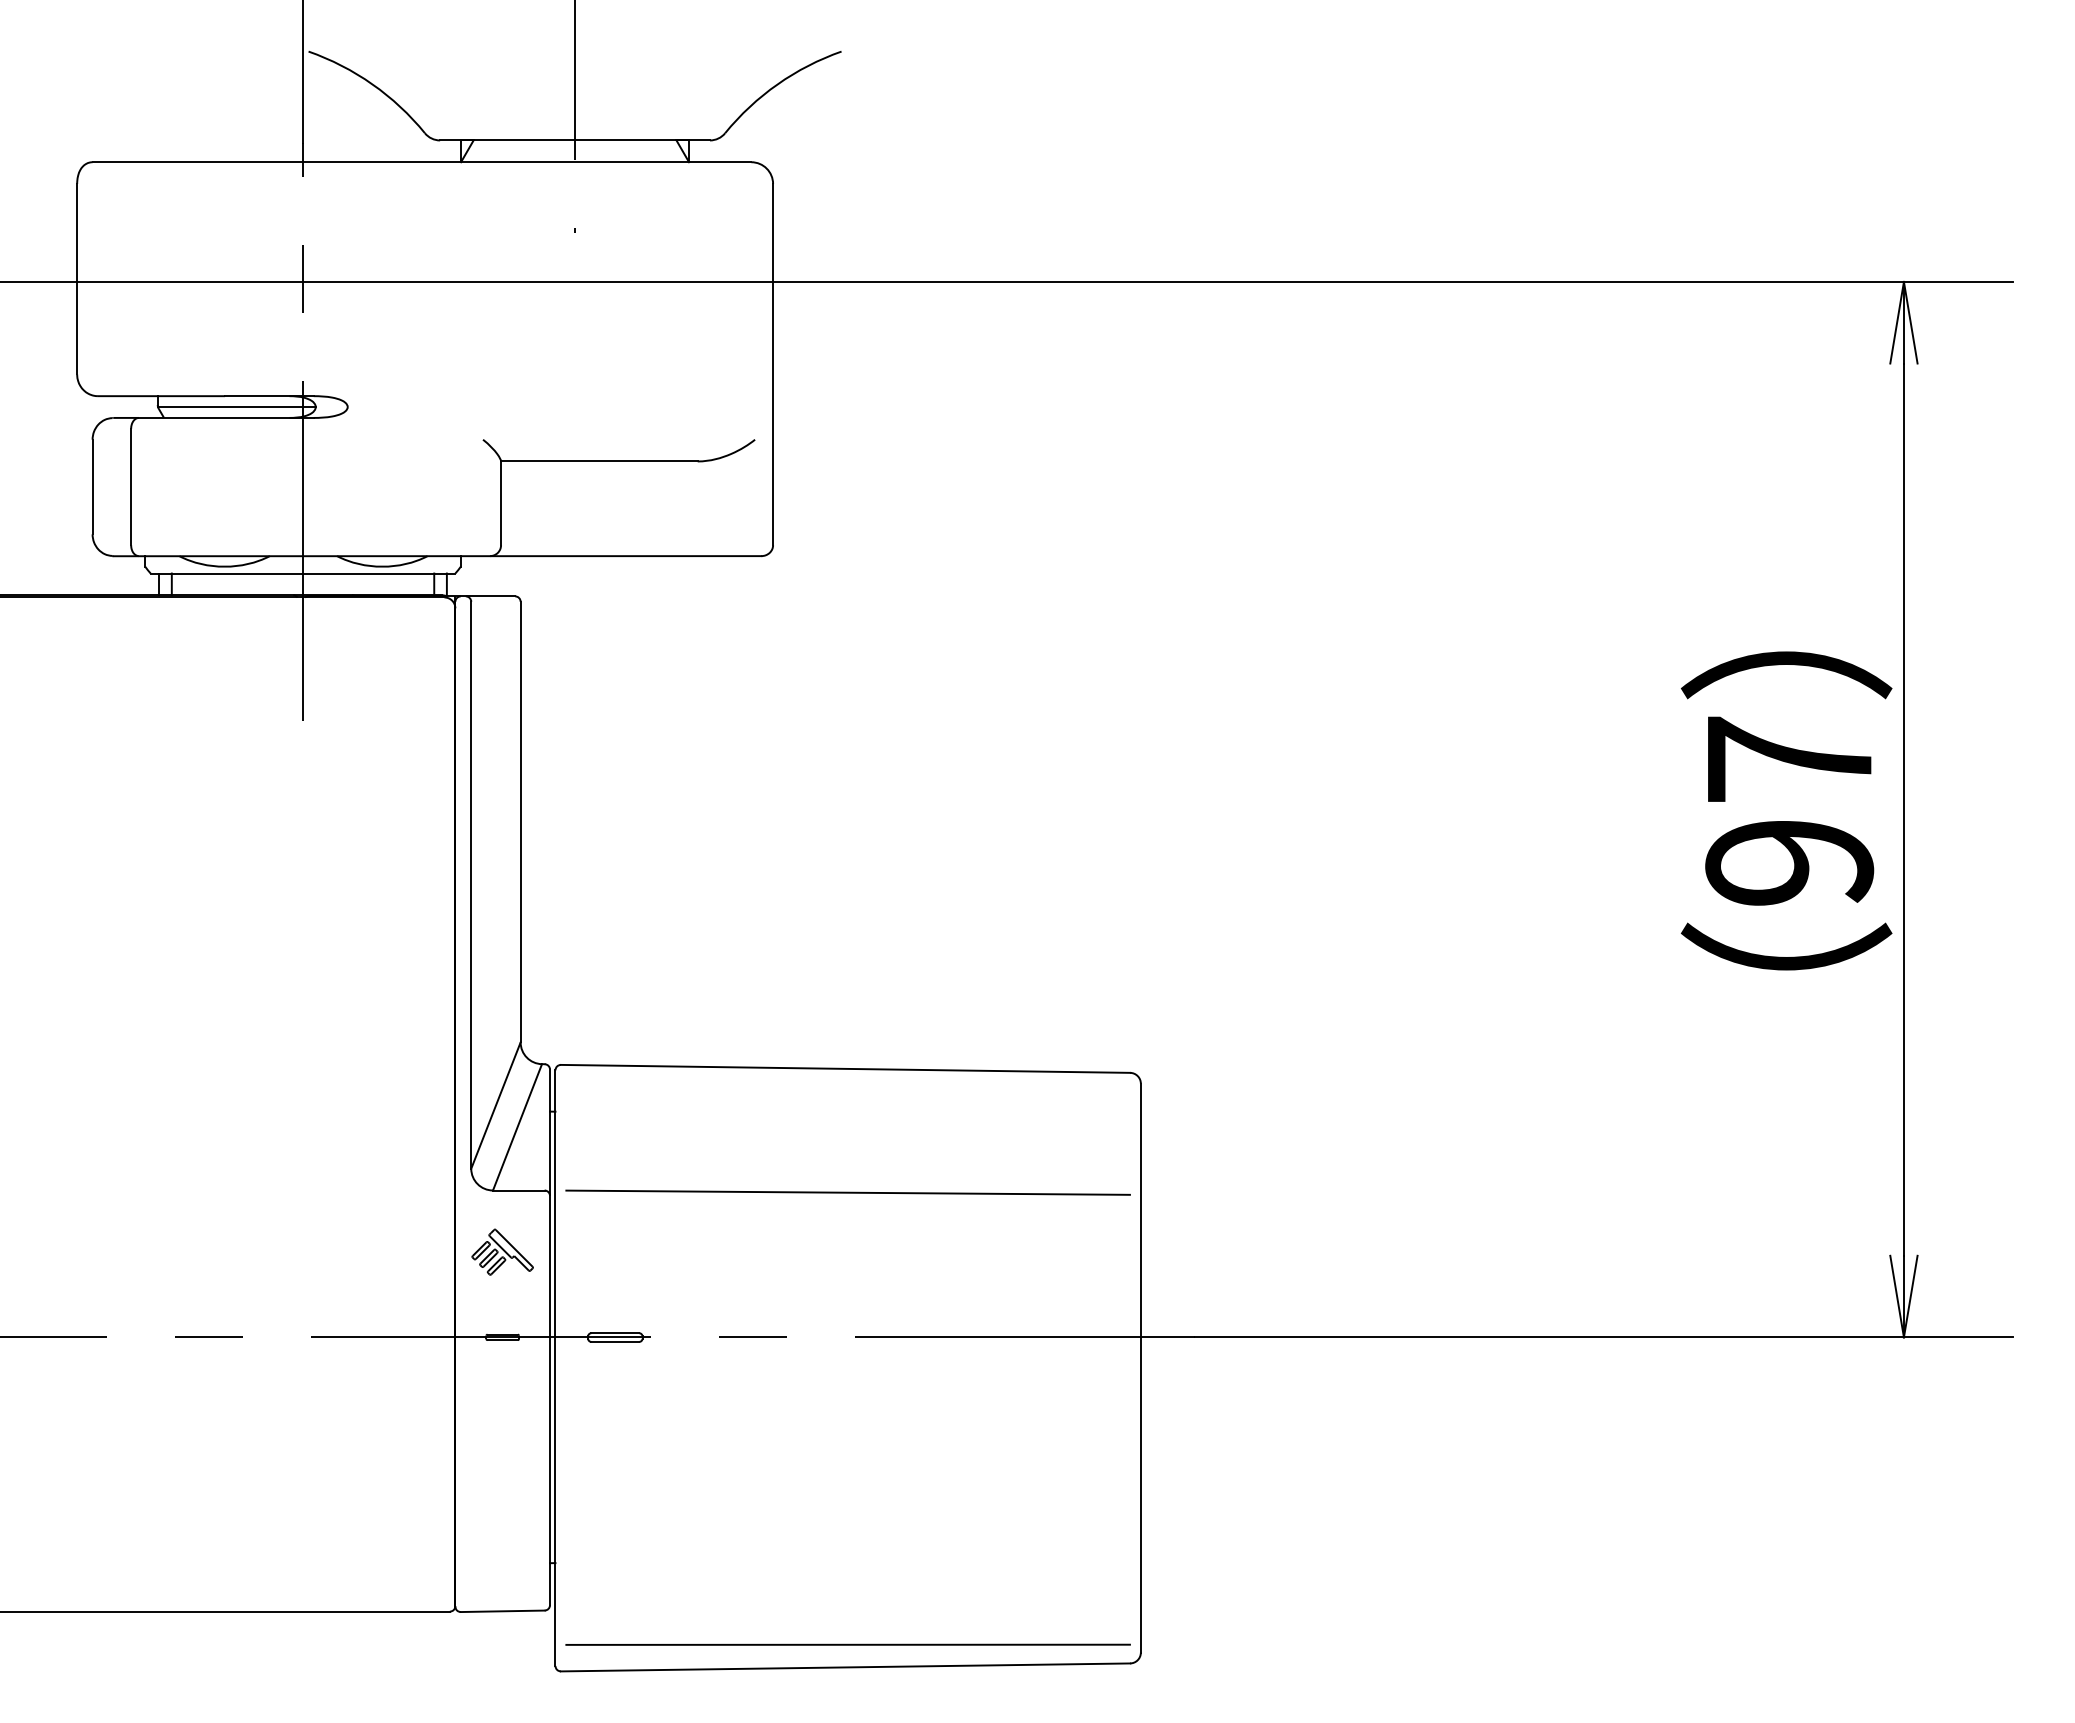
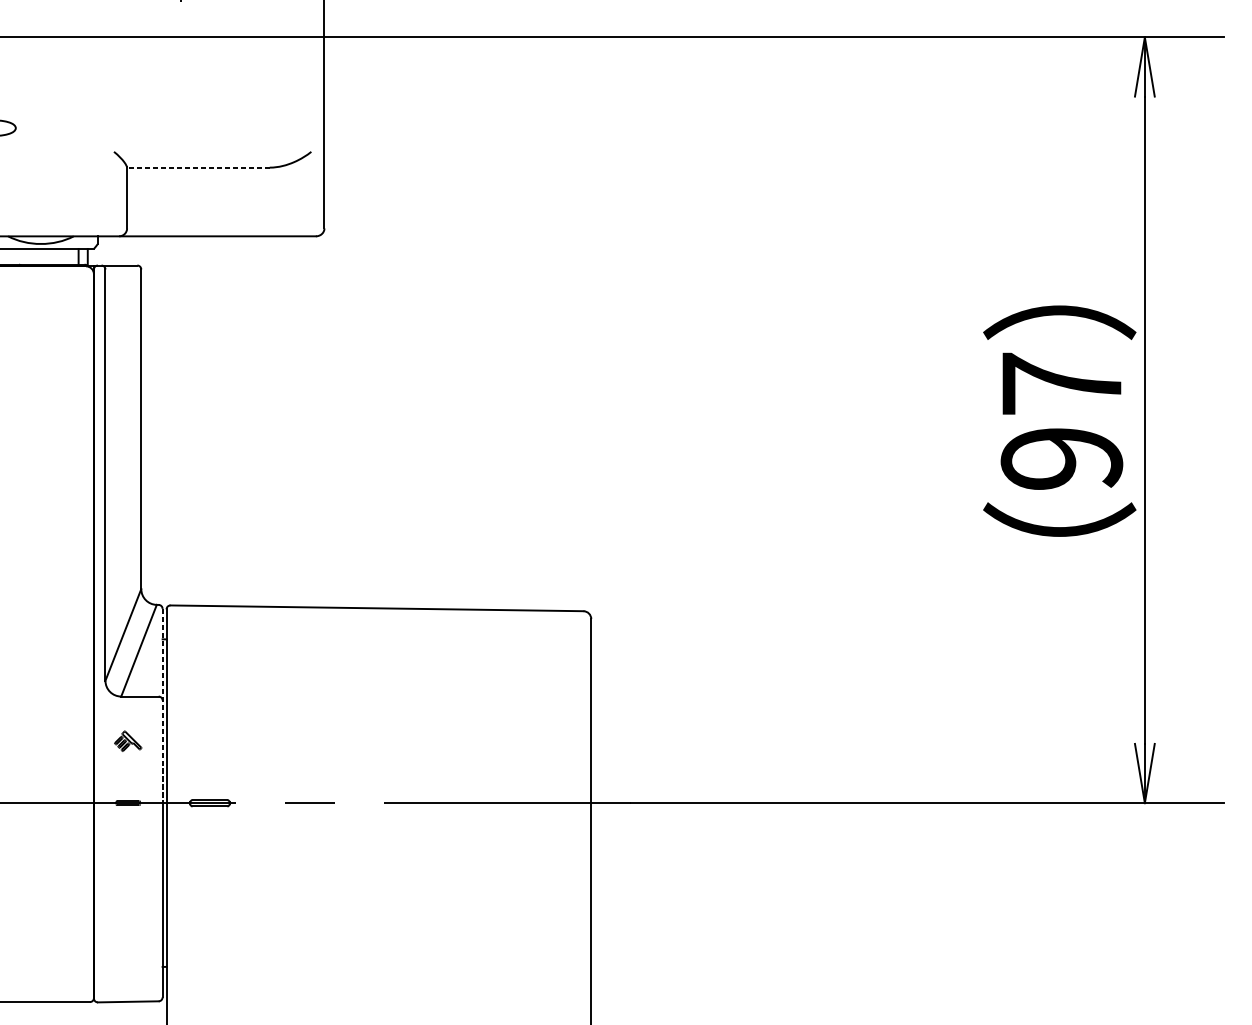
line: (598, 461) -> (197, 167), solid -> dashed
line: (847, 1192) -> (378, 698), removed
line: (550, 1203) -> (162, 705), solid -> dashed
part: (502, 1251) -> (128, 740), size x0.6

